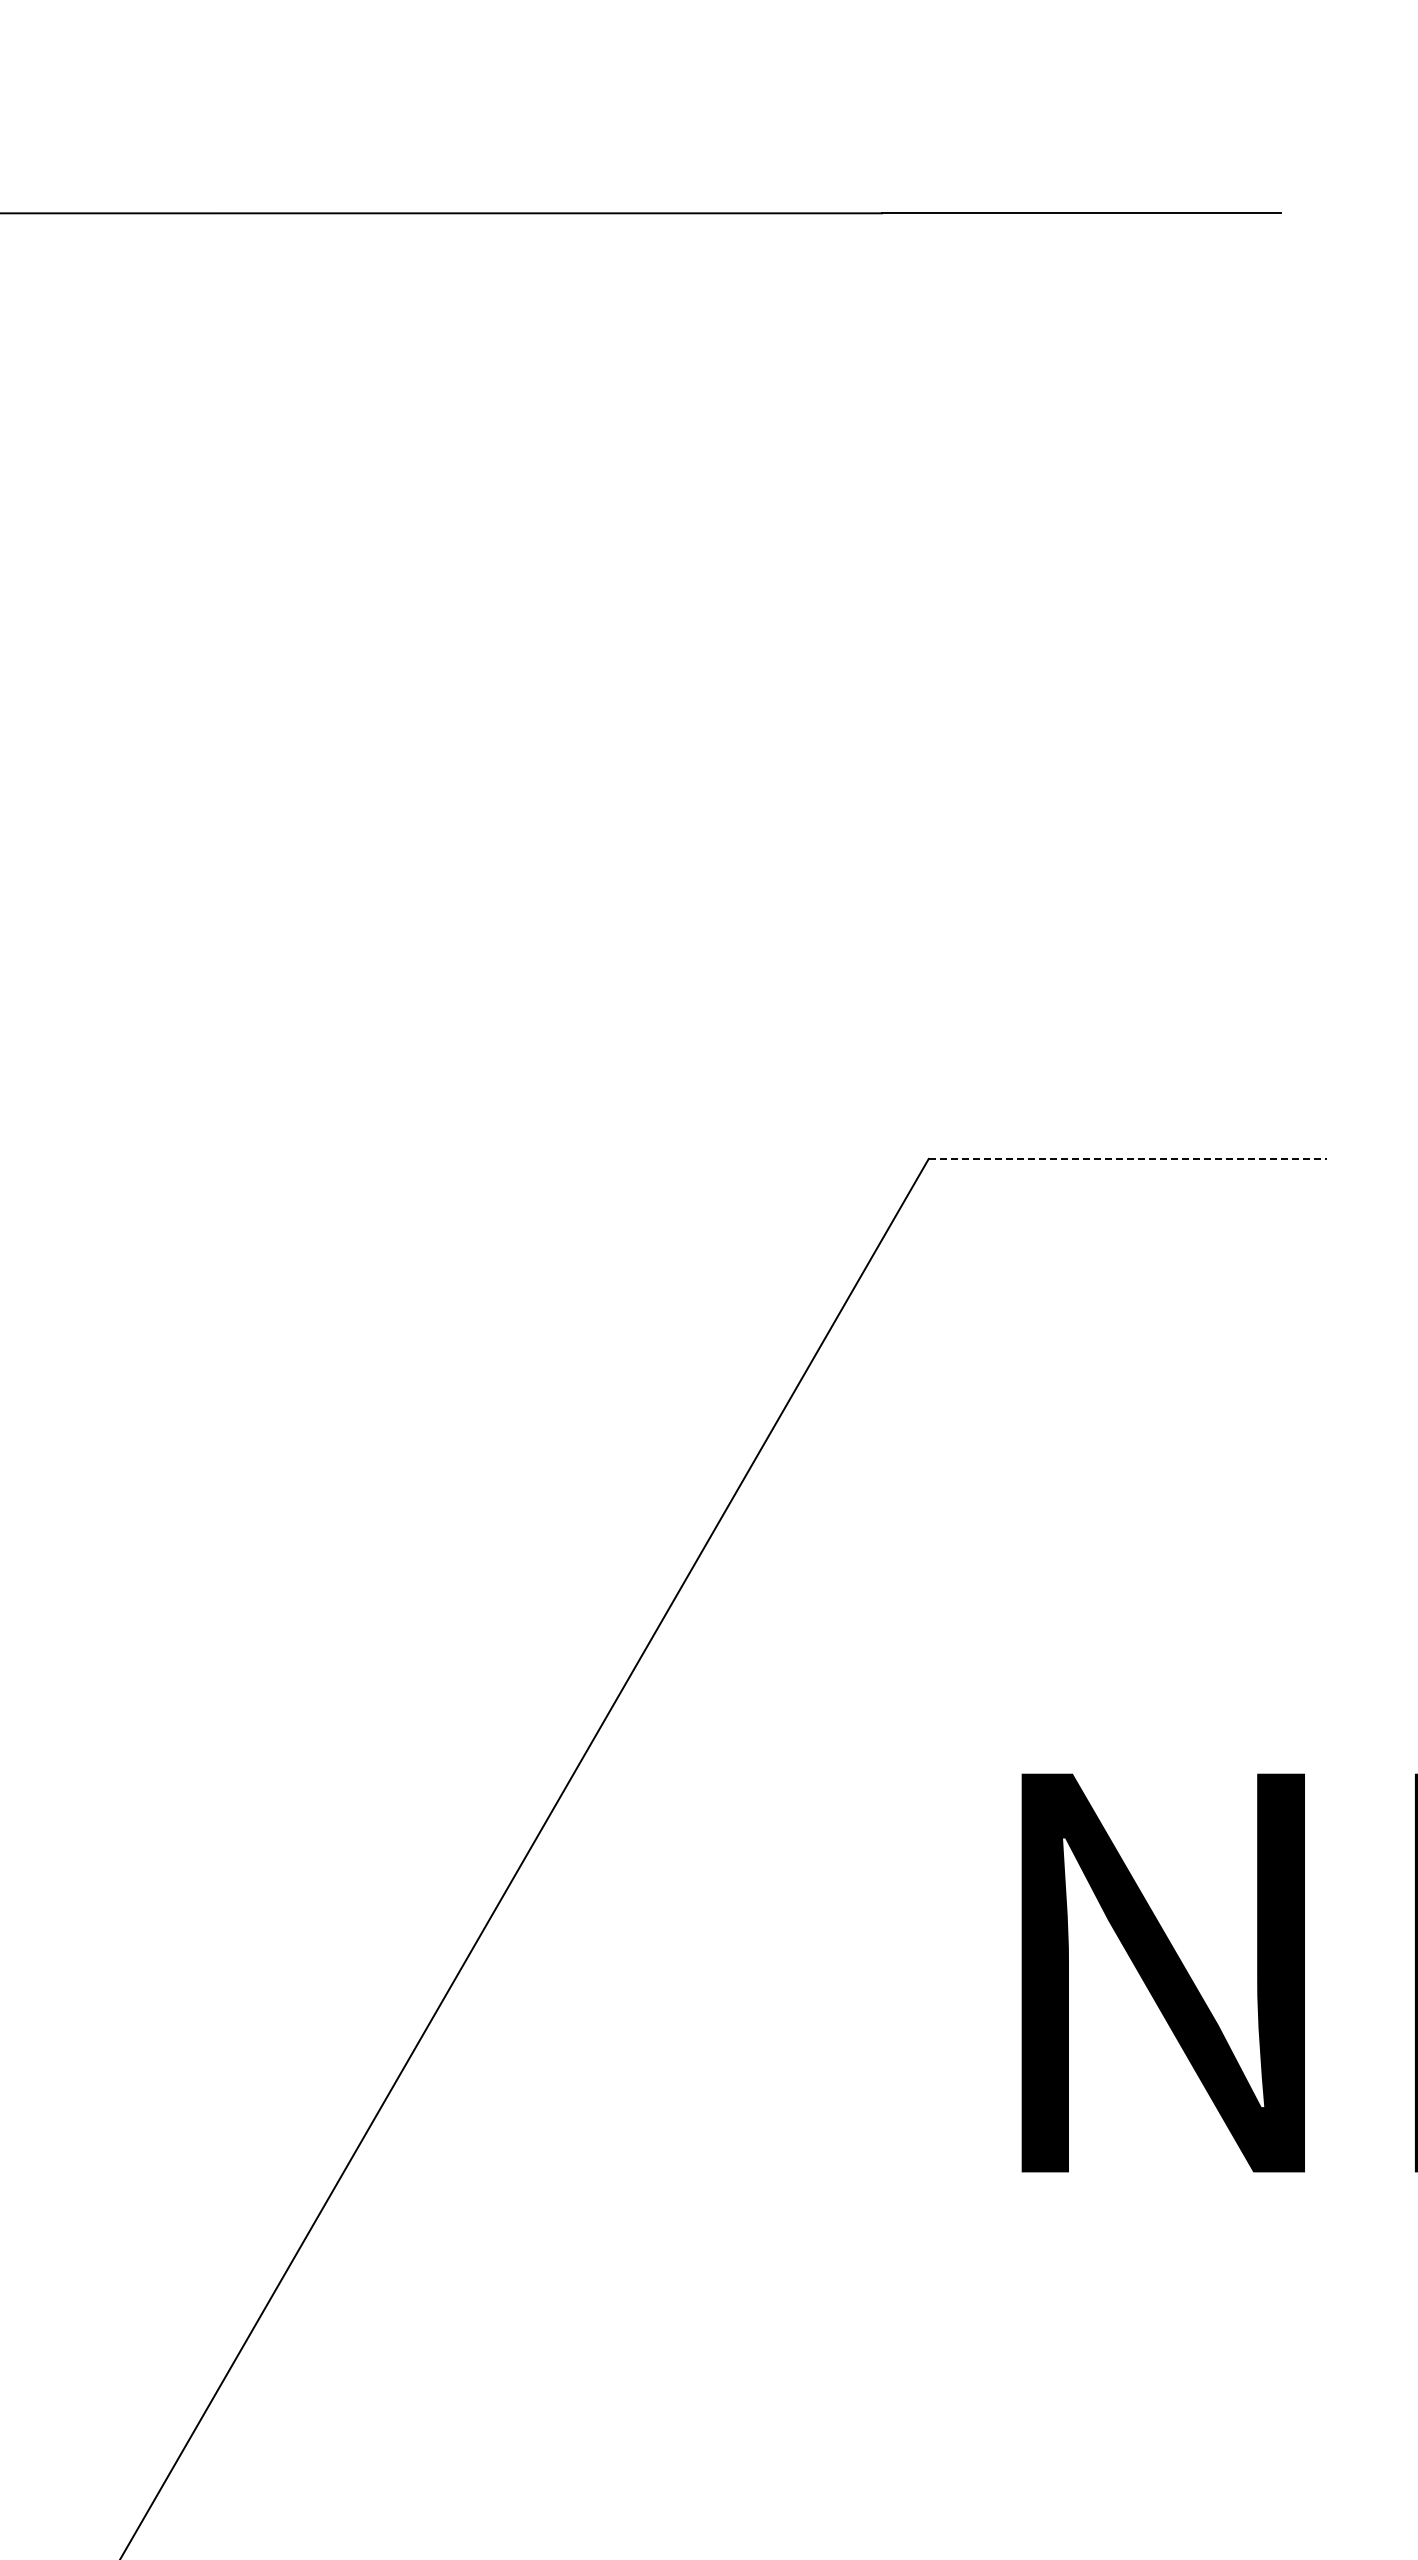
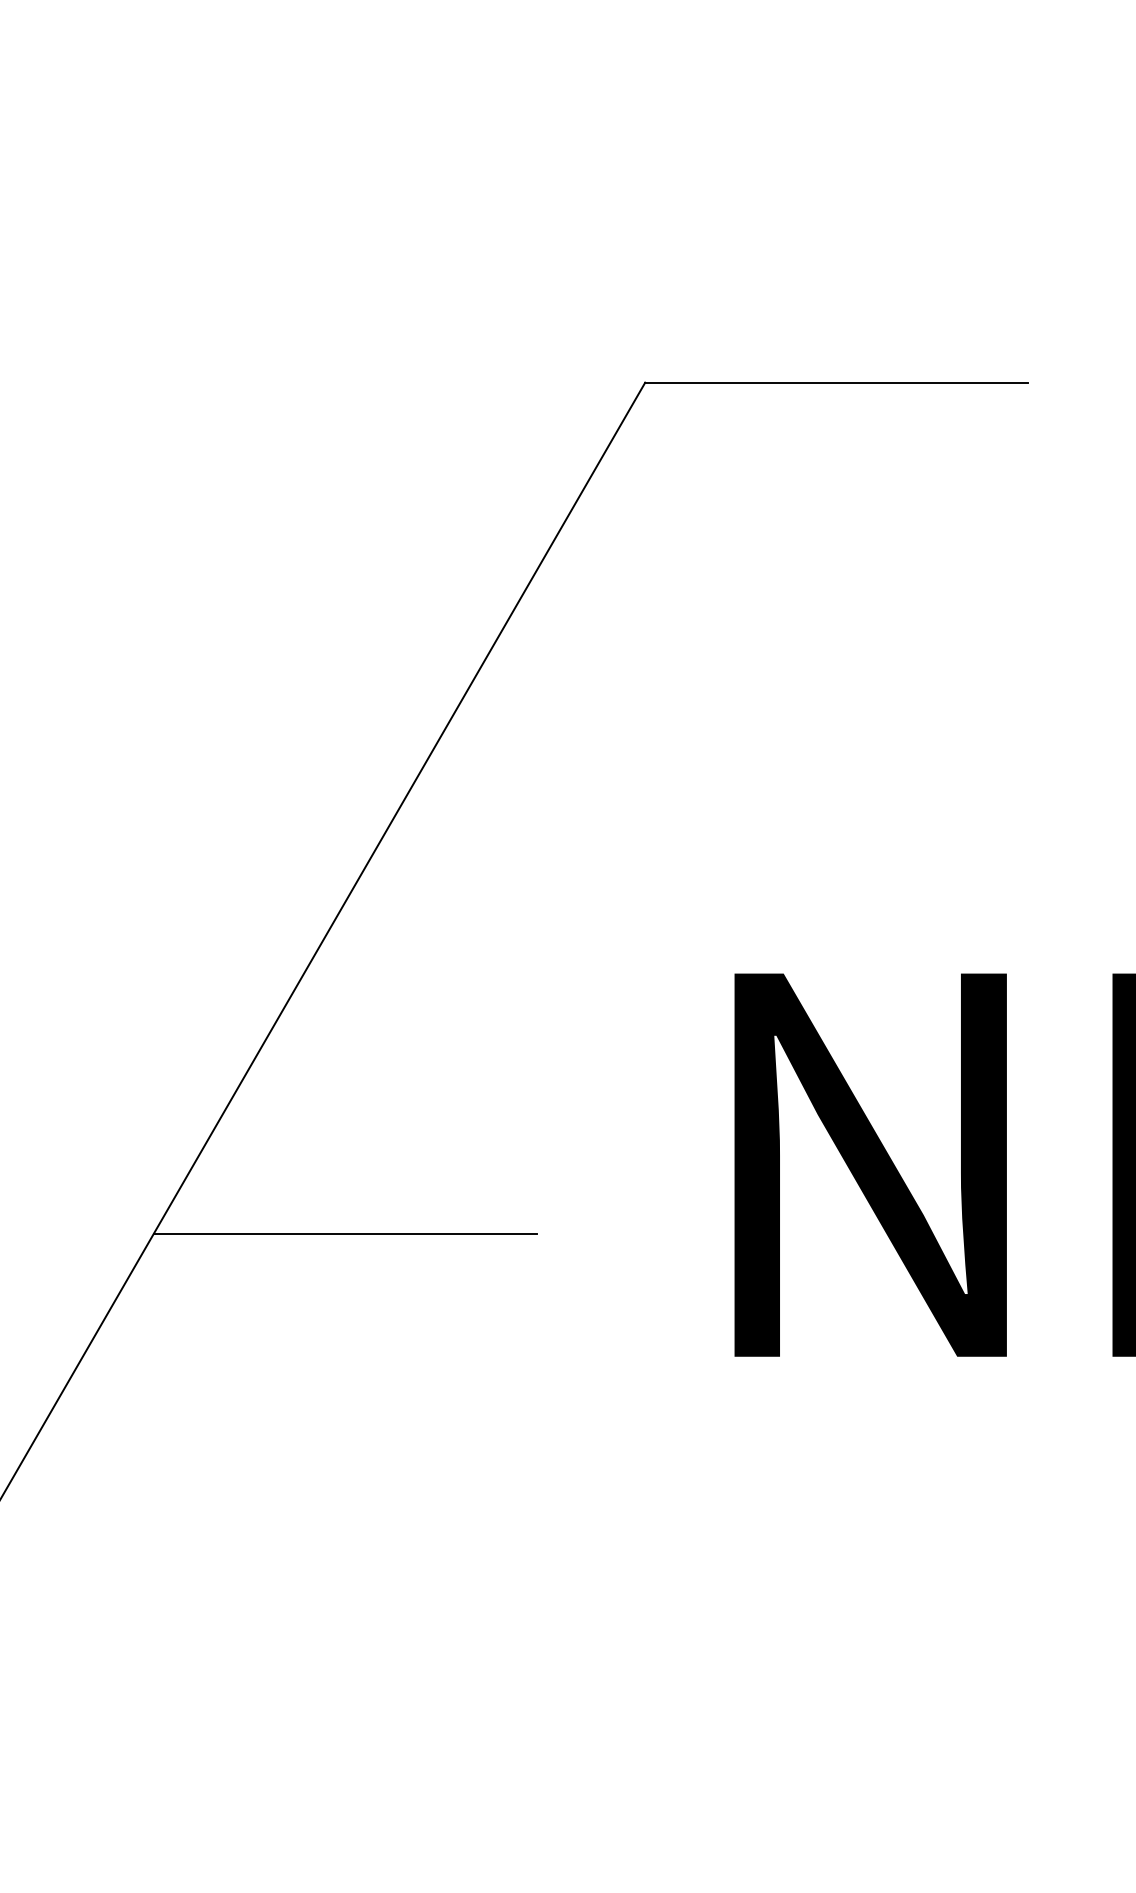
line: (1128, 1158) -> (837, 382), dashed -> solid
line: (616, 2044) -> (345, 1233), added

